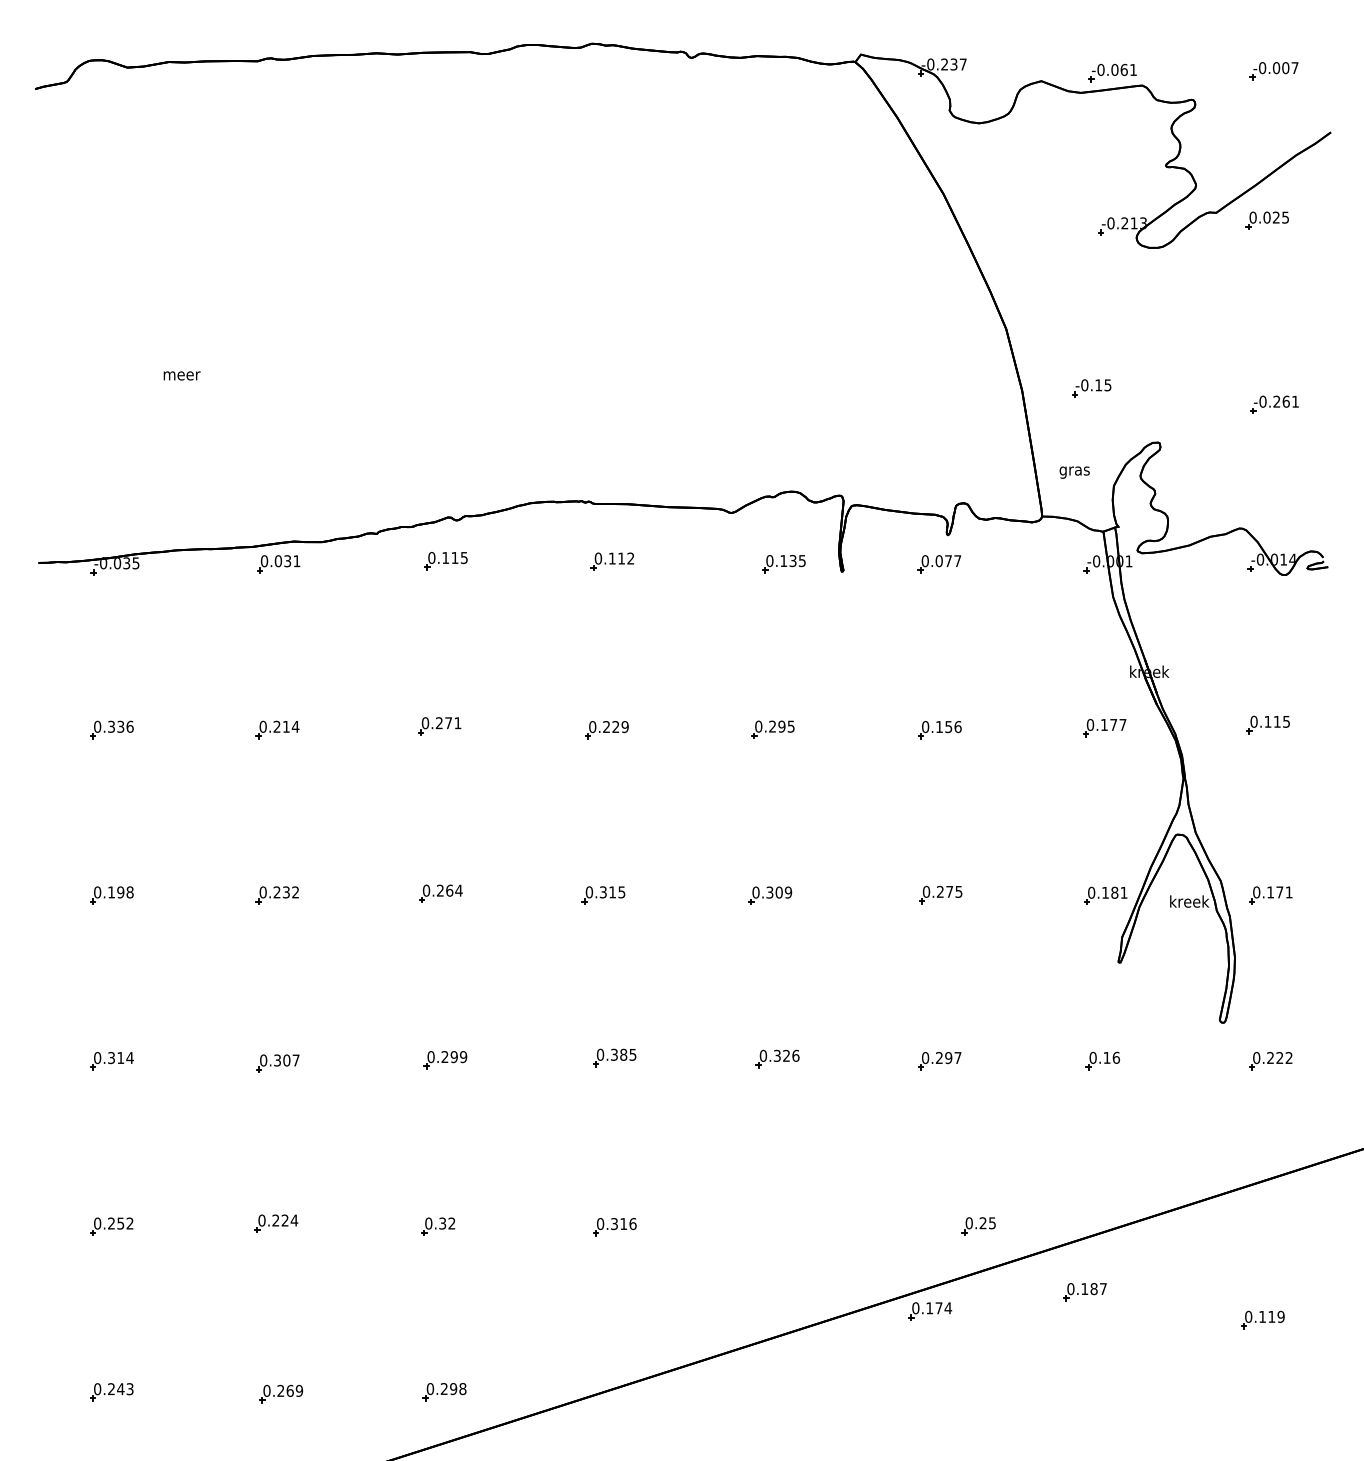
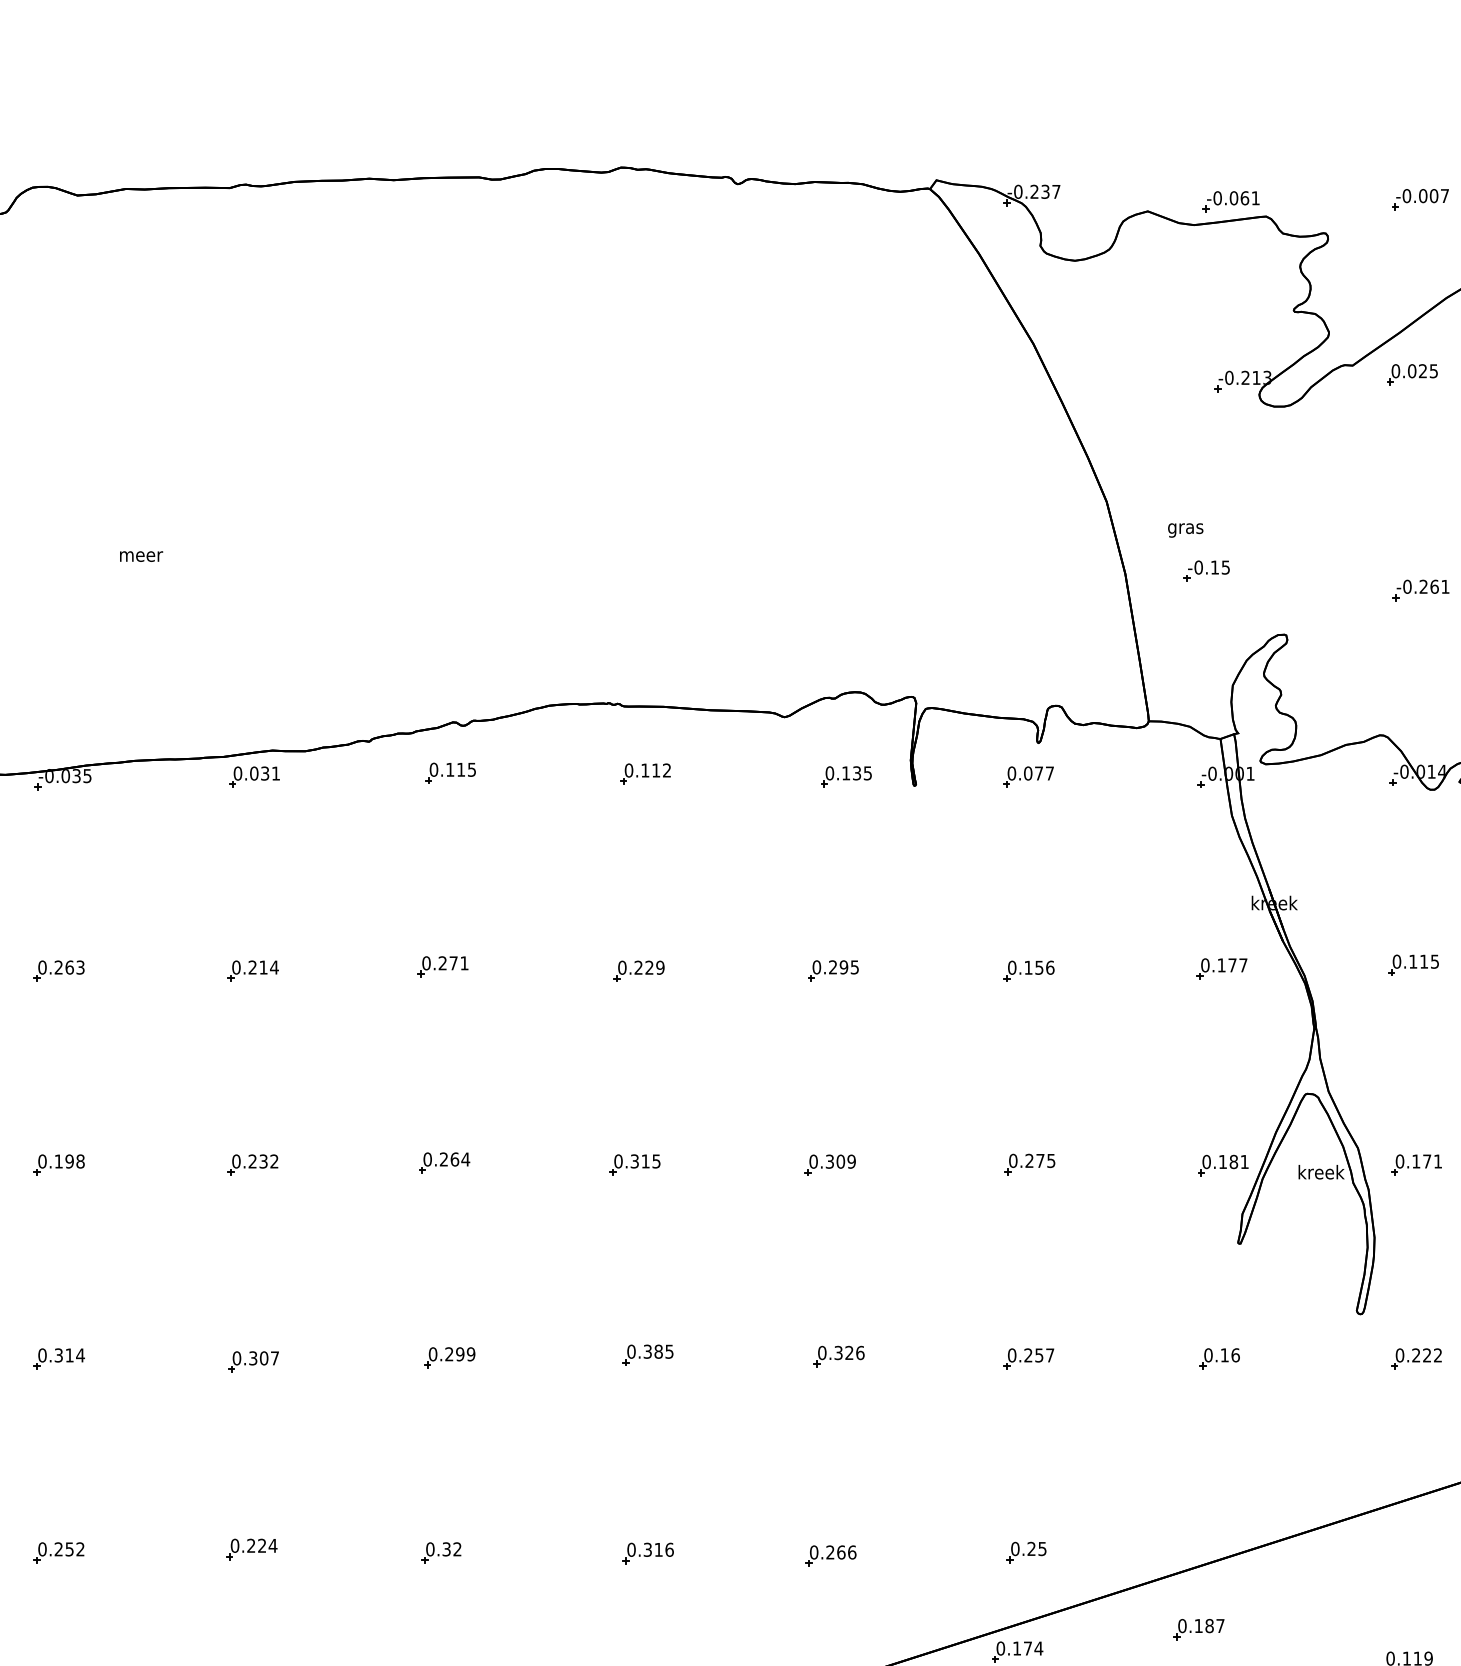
text: (1074, 472) -> (1185, 530), moved
text: (120, 726) -> (69, 967), 0.336 -> 0.263
text: (948, 1057) -> (1039, 1354), 0.297 -> 0.257
part: (978, 1226) -> (1026, 1552), moved
part: (770, 1229) -> (830, 1556), added

